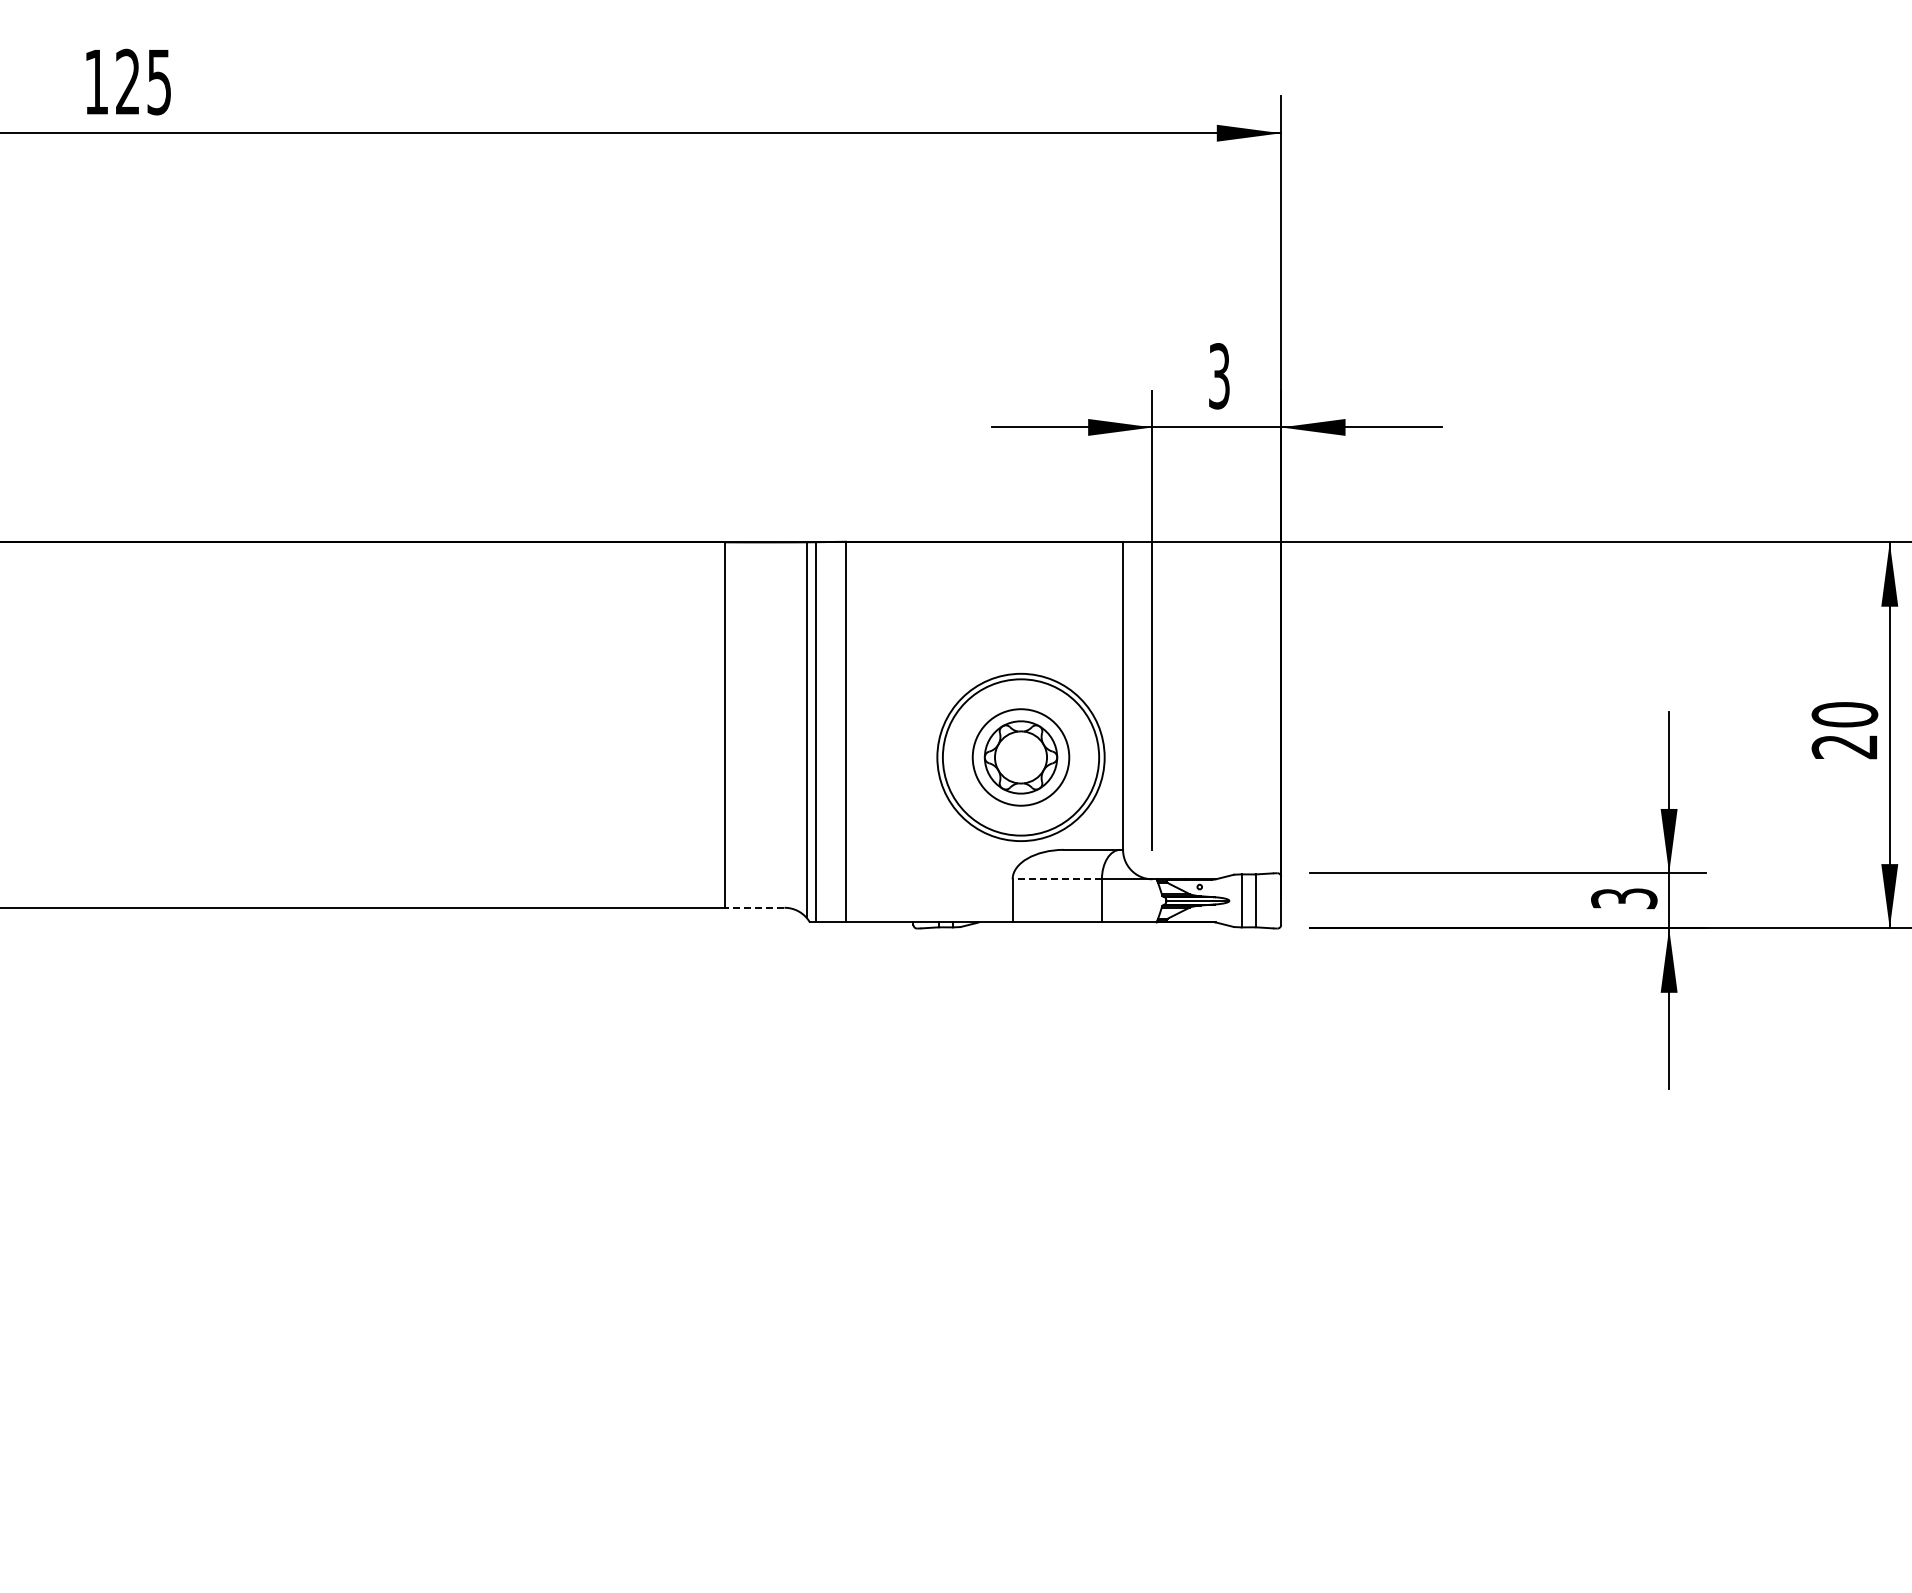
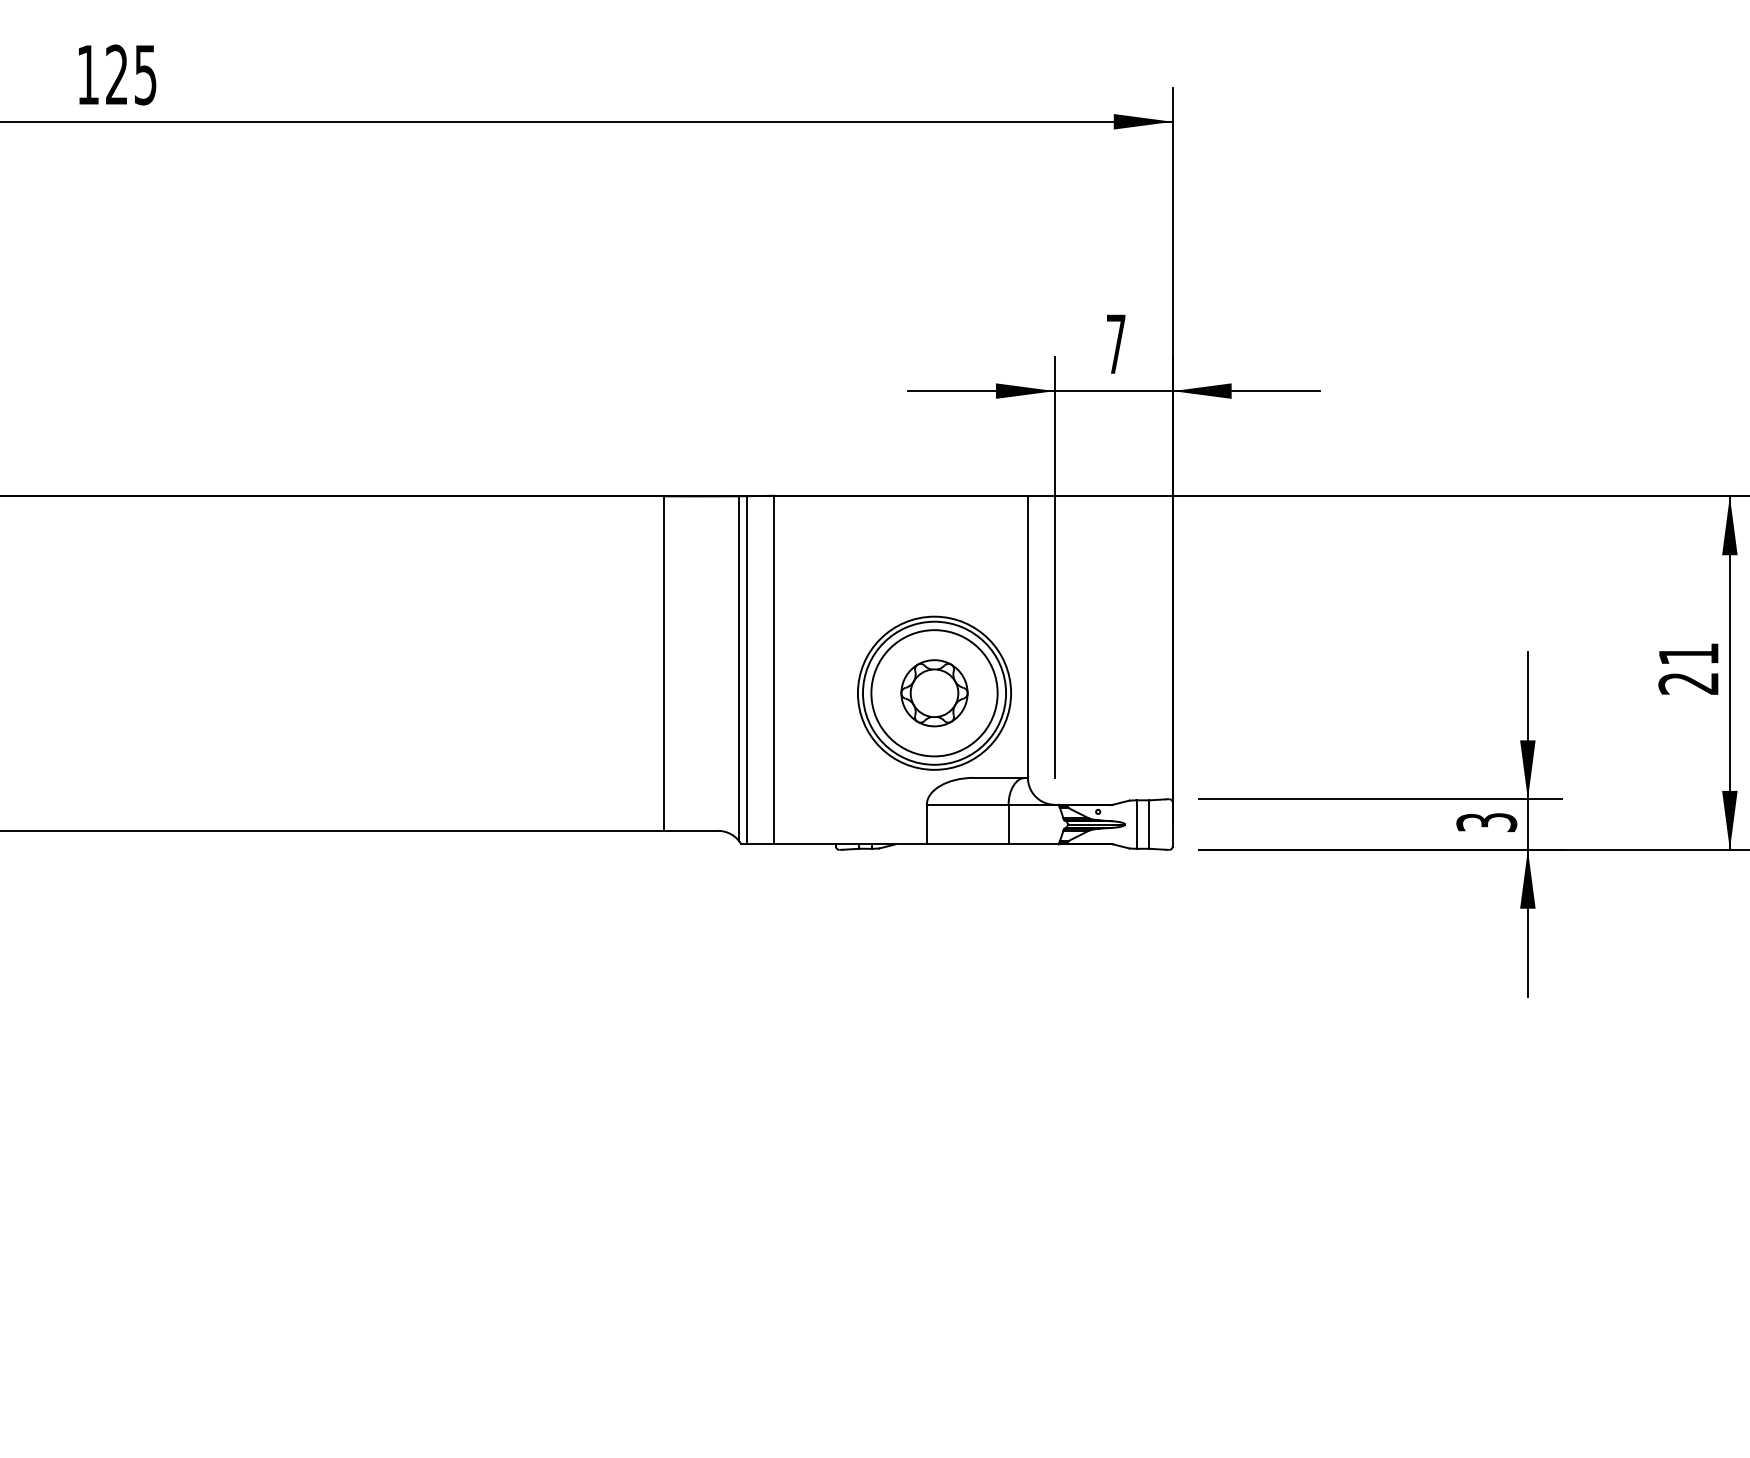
text: (1219, 376) -> (1116, 344), 3 -> 7
text: (1844, 714) -> (1688, 653), 20 -> 21
circle: (1020, 757) -> (934, 693), size x1.43
line: (1057, 879) -> (967, 804), dashed -> solid
line: (754, 907) -> (690, 830), dashed -> solid

